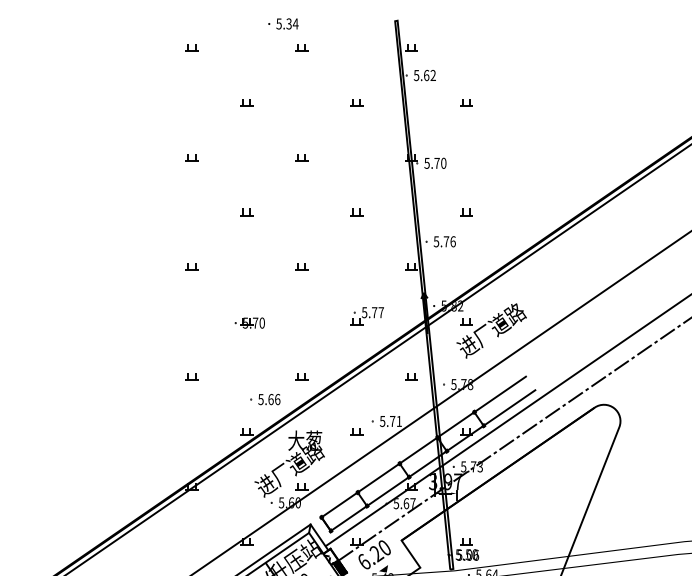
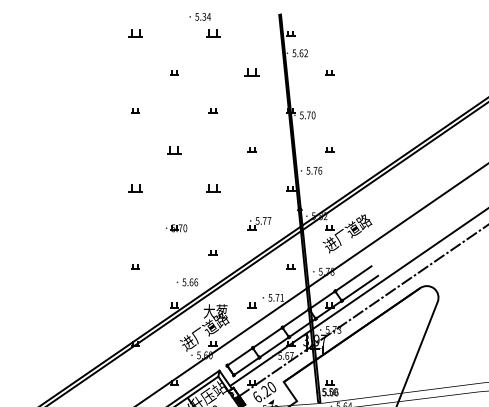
part: (191, 47) -> (135, 33), size x1.6
part: (300, 47) -> (212, 33), size x1.6
part: (355, 102) -> (251, 72), size x1.6
part: (246, 211) -> (174, 149), size x1.6
part: (191, 266) -> (135, 188), size x1.6
part: (300, 266) -> (212, 188), size x1.6
part: (300, 377) -> (212, 252), moved

